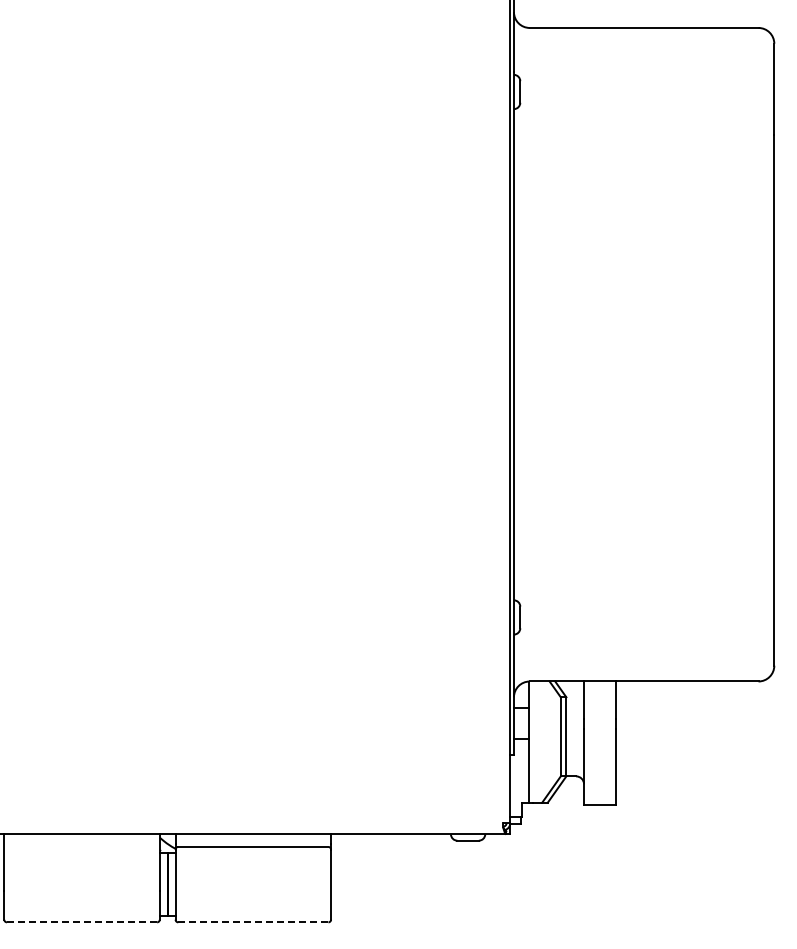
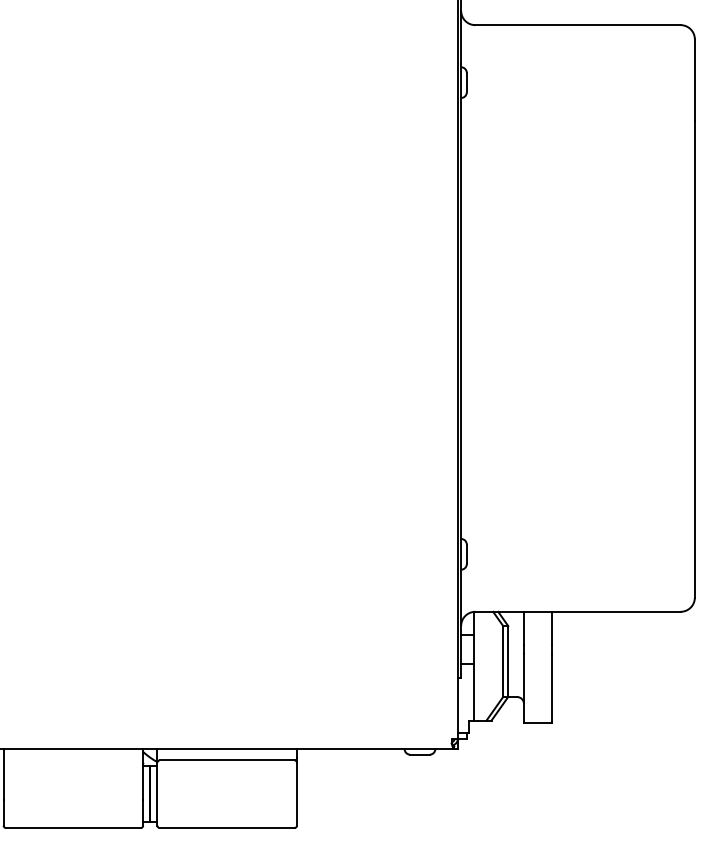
line: (82, 922) -> (73, 828), dashed -> solid
line: (252, 922) -> (226, 828), dashed -> solid

